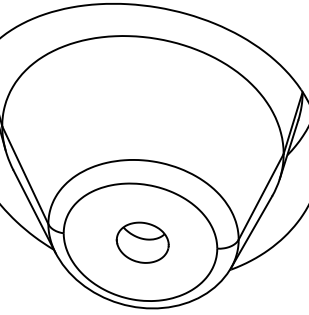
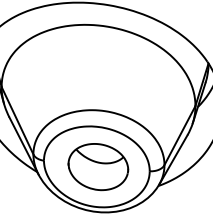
part: (142, 243) -> (98, 167), size x1.67

